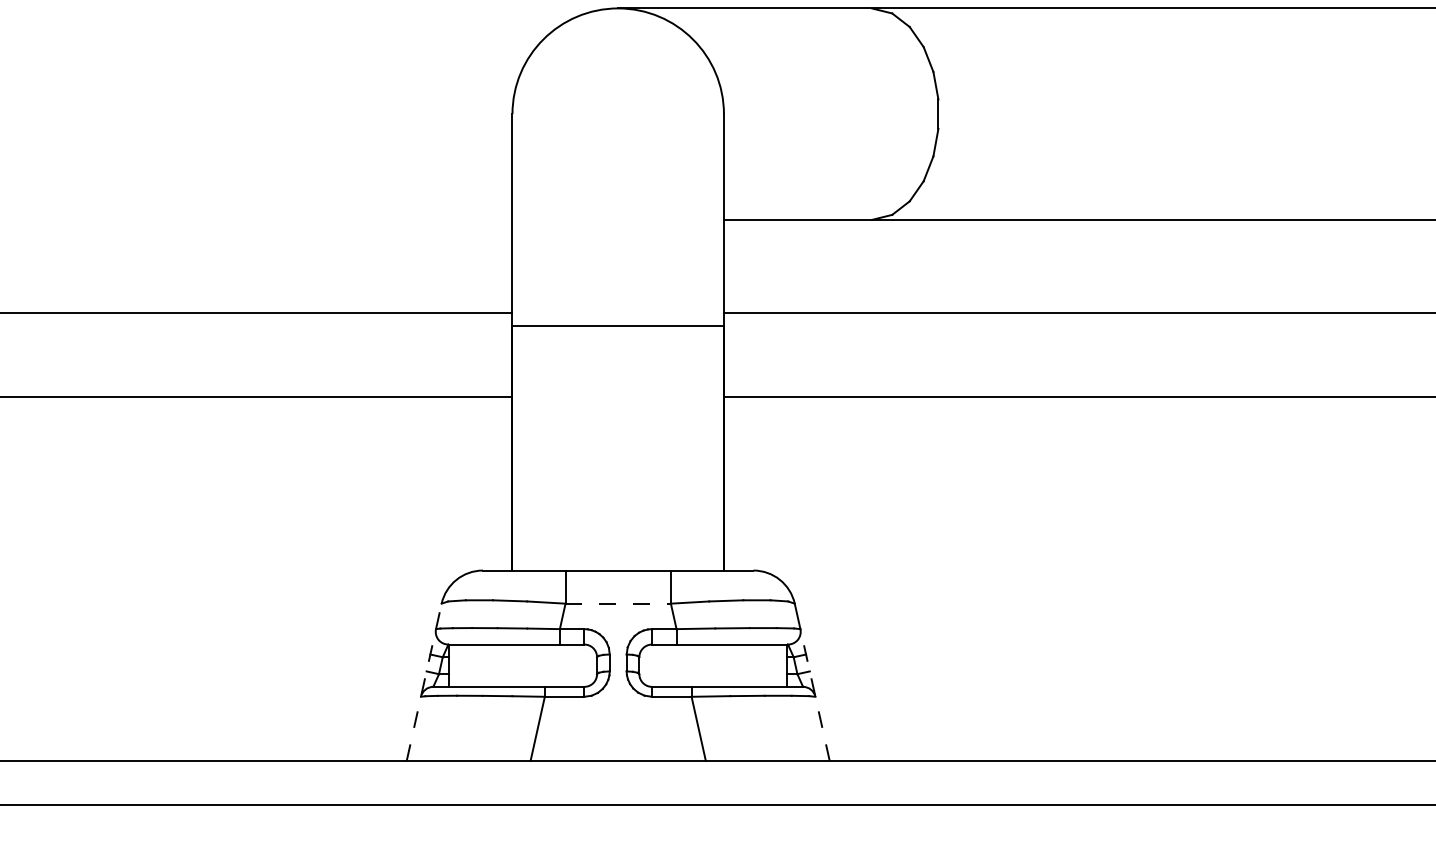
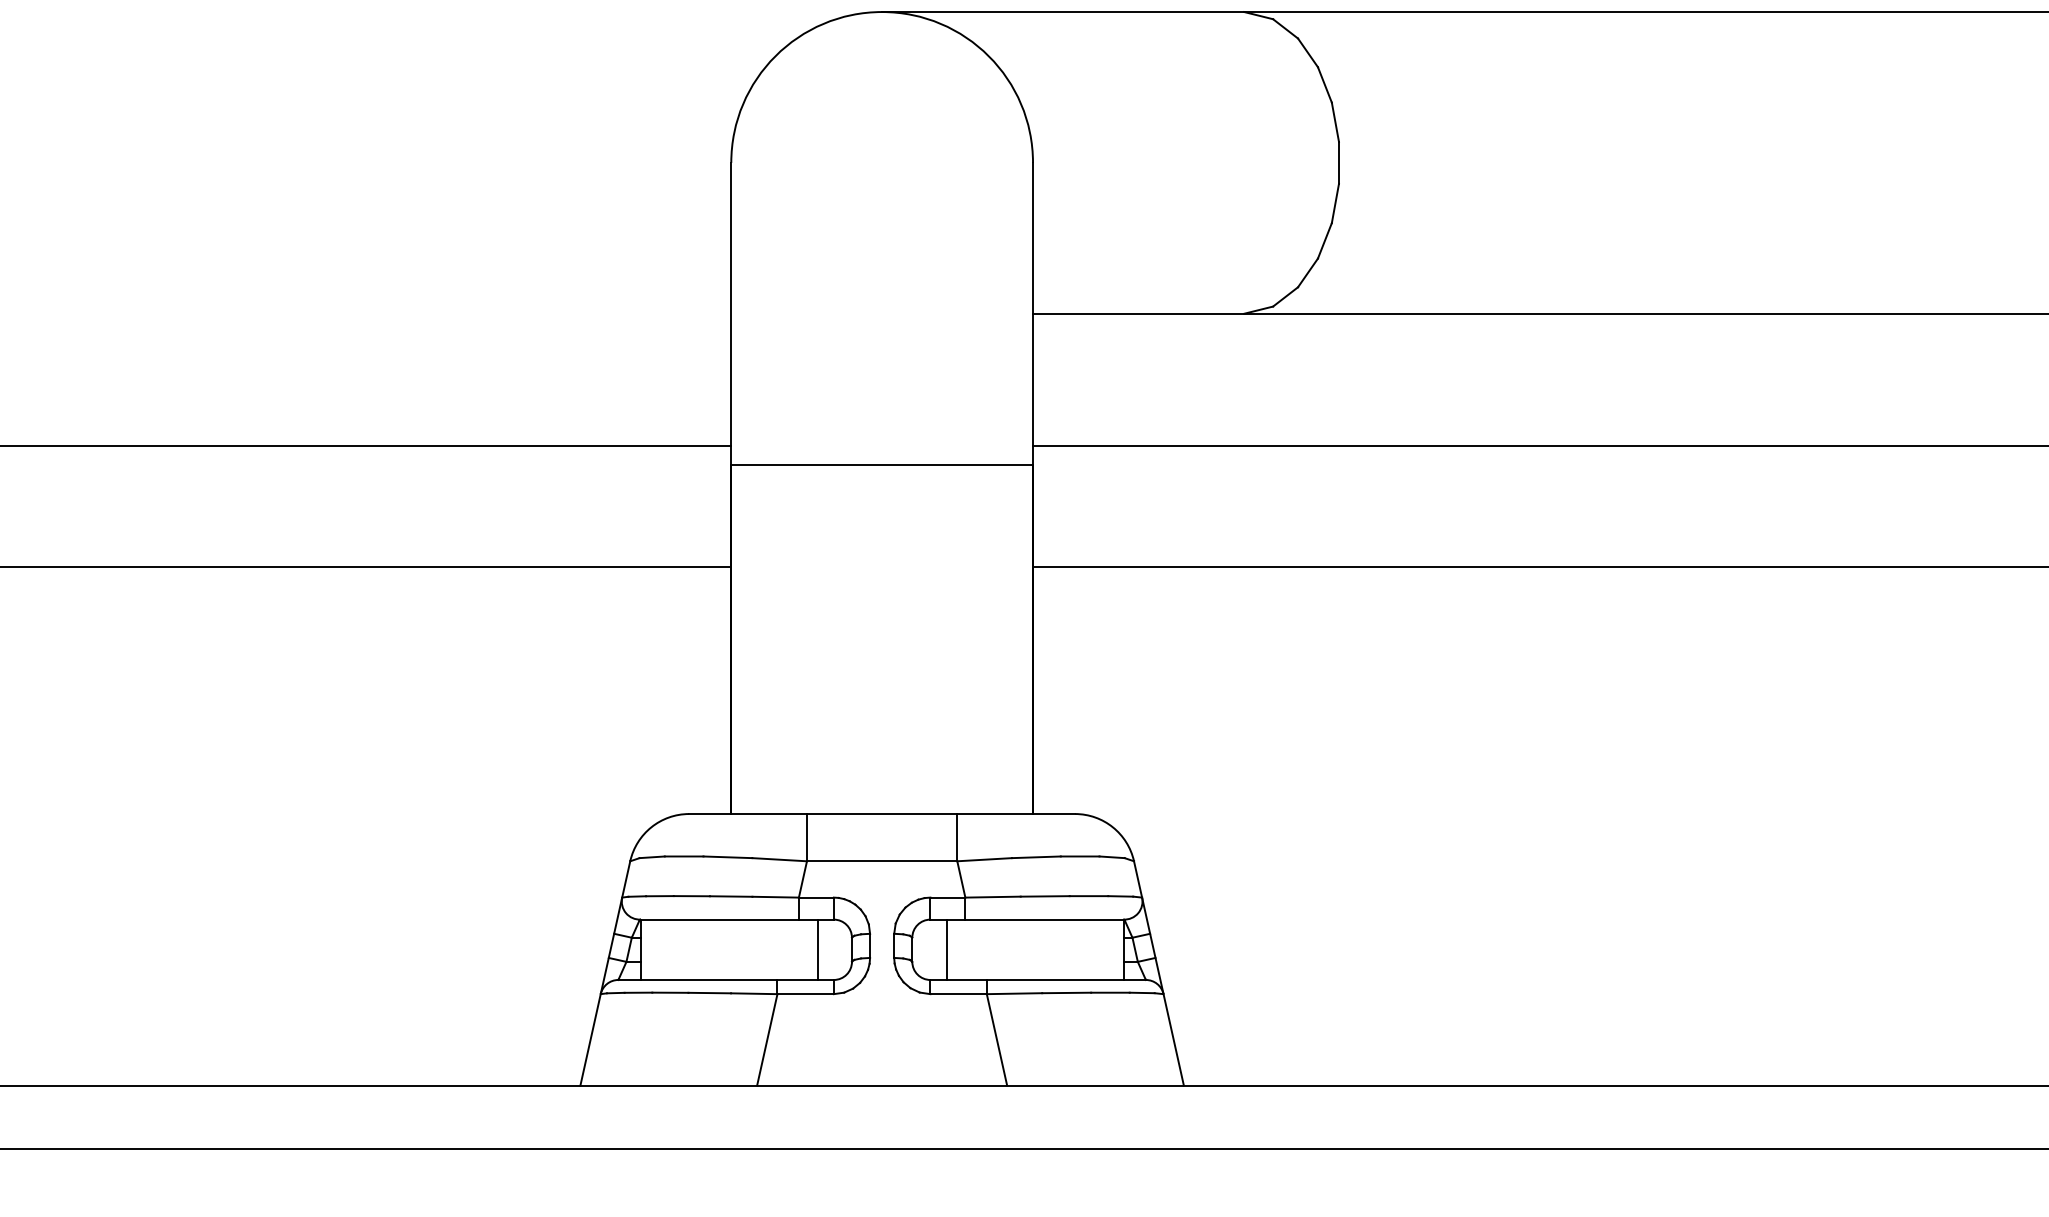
line: (618, 603) -> (882, 861), dashed -> solid
line: (572, 665) -> (817, 949), added
line: (663, 665) -> (946, 949), added
line: (424, 682) -> (605, 973), dashed -> solid
line: (815, 695) -> (1163, 992), dashed -> solid

